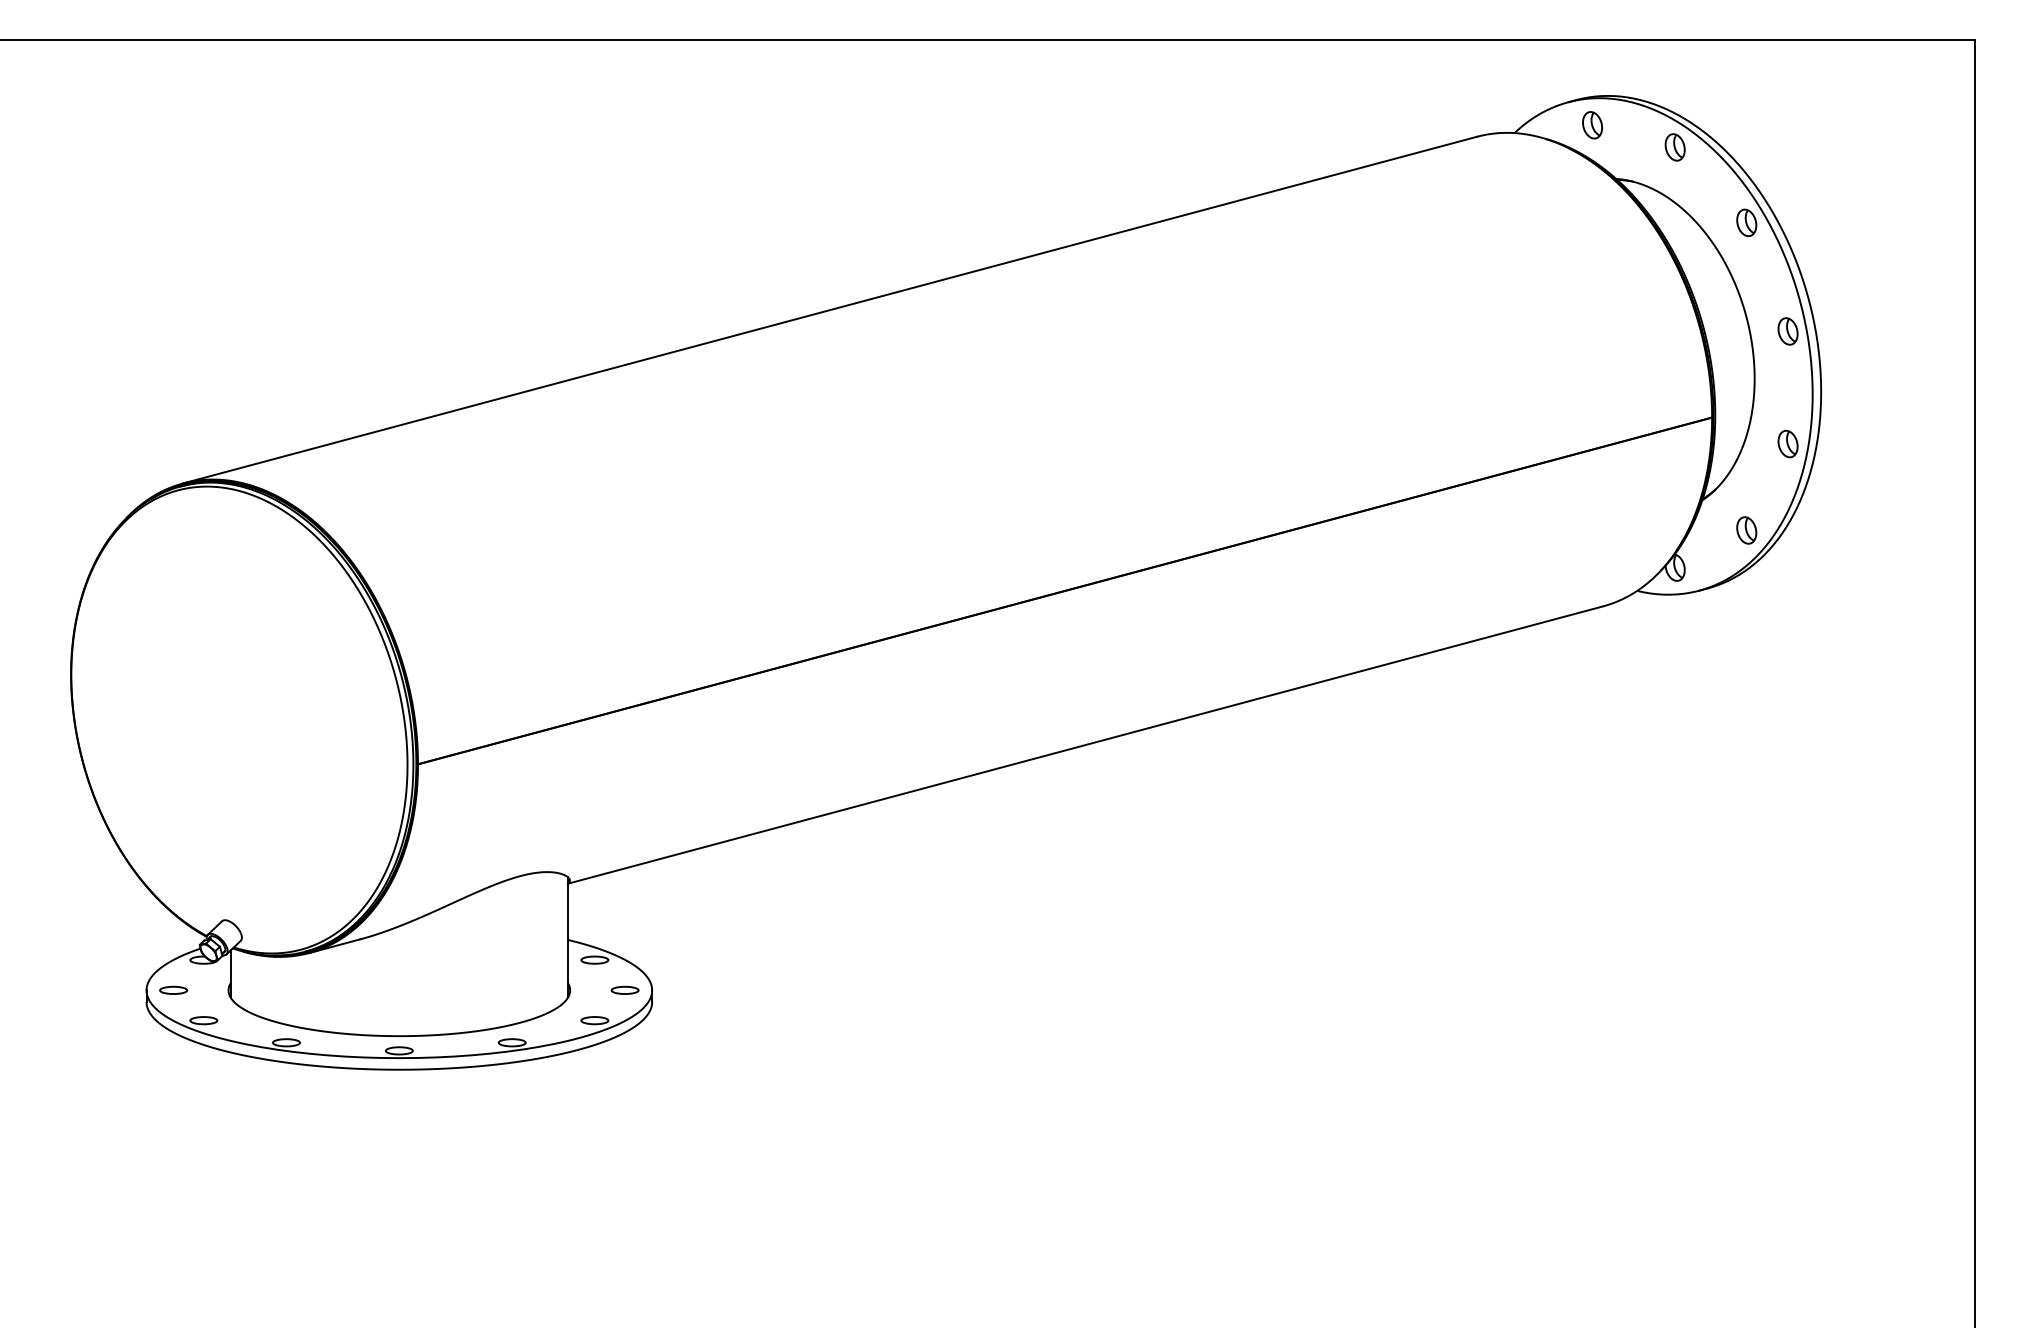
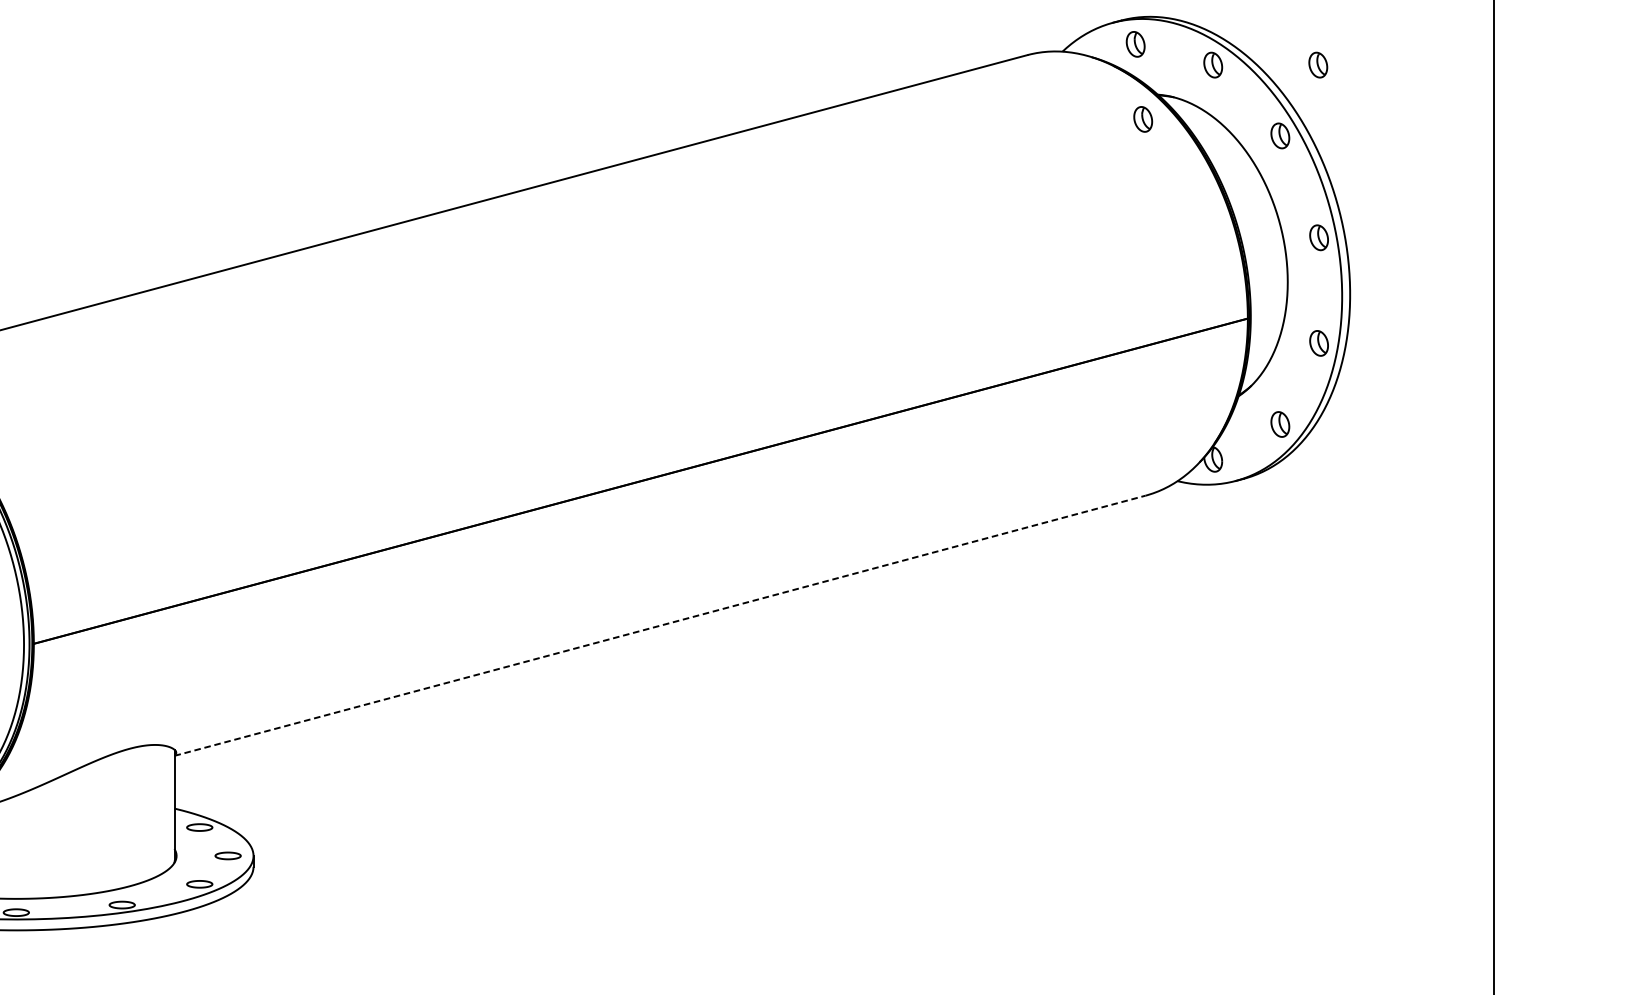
part: (1786, 147) -> (1317, 65), added
part: (1600, 205) -> (1143, 119), added
line: (1085, 745) -> (660, 626), solid -> dashed

